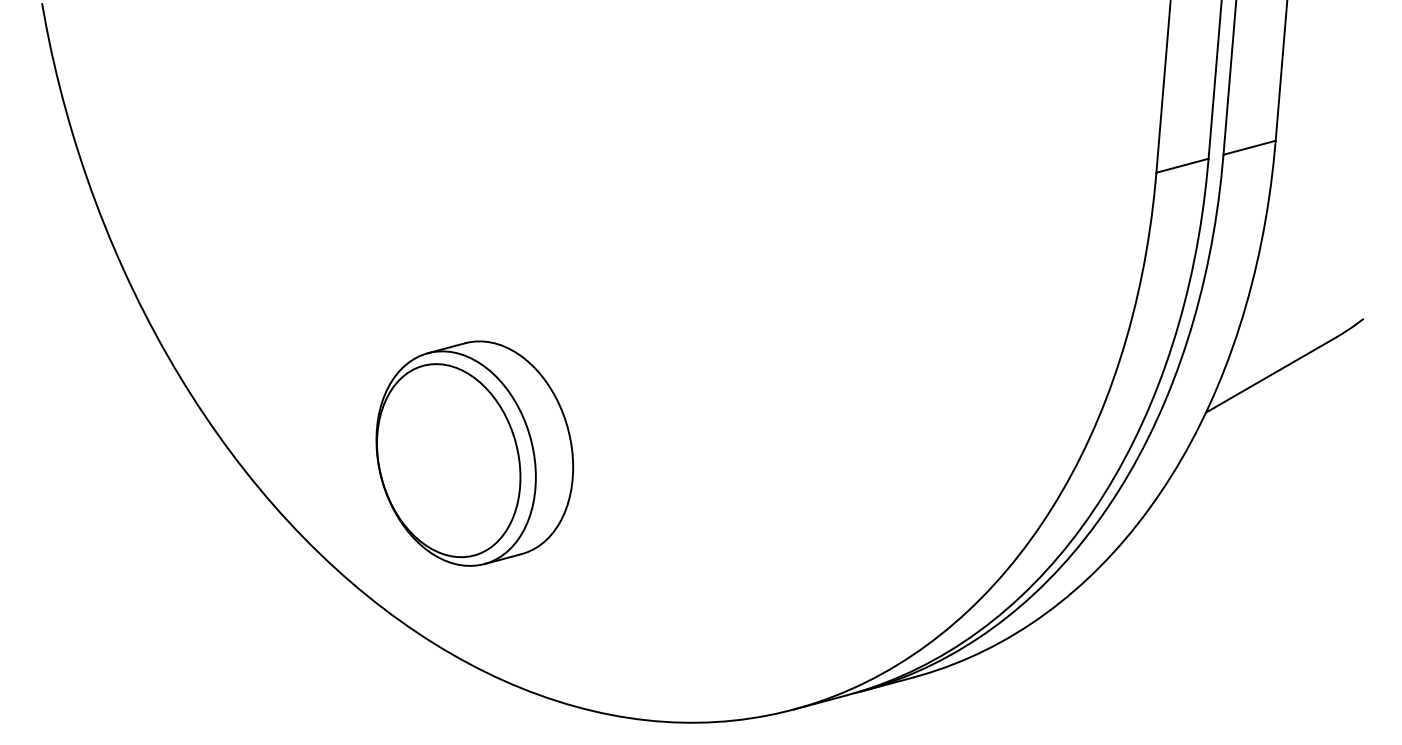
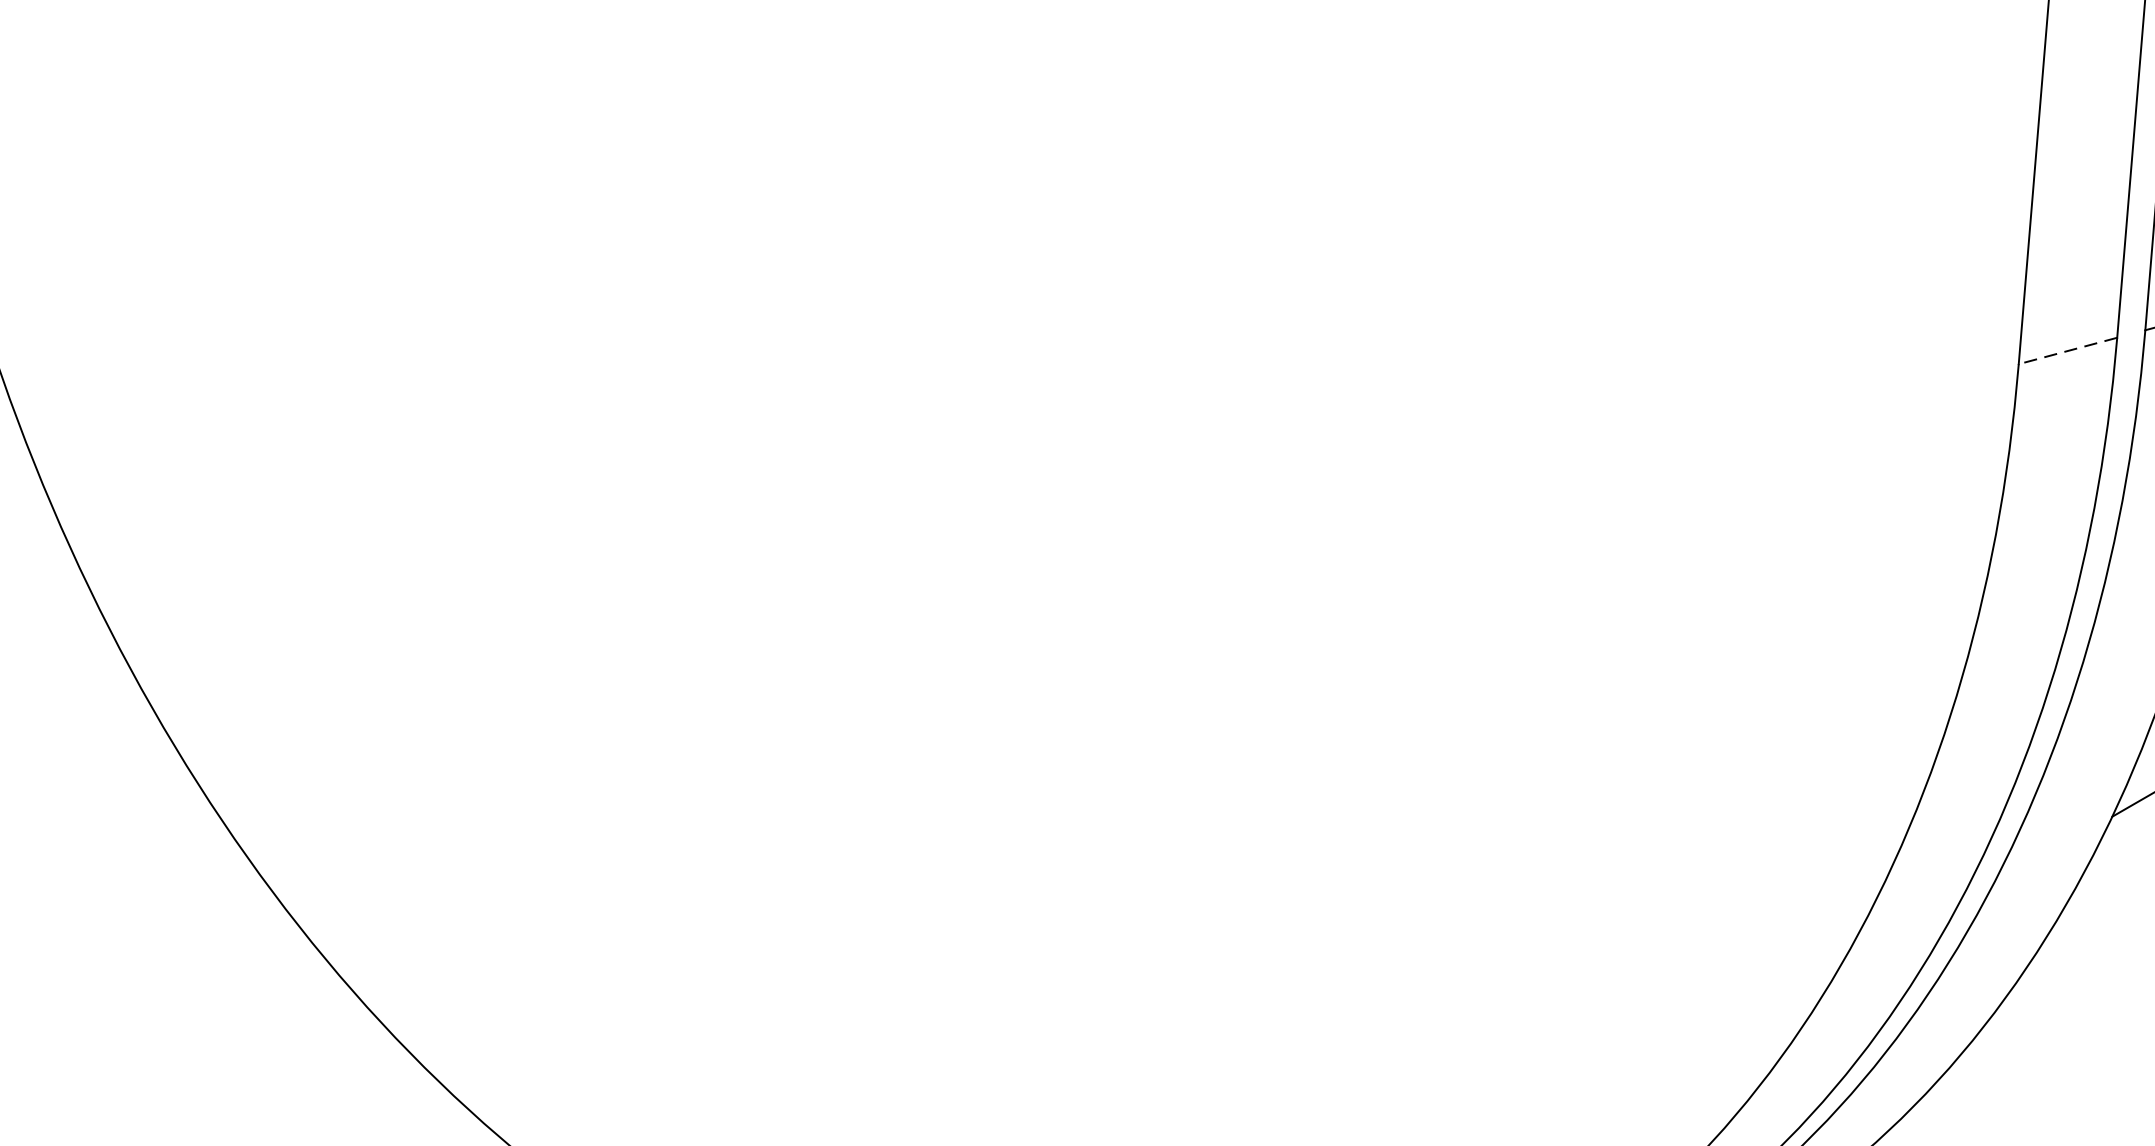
line: (1182, 165) -> (2067, 350), solid -> dashed
part: (474, 453) -> (732, 893), removed

